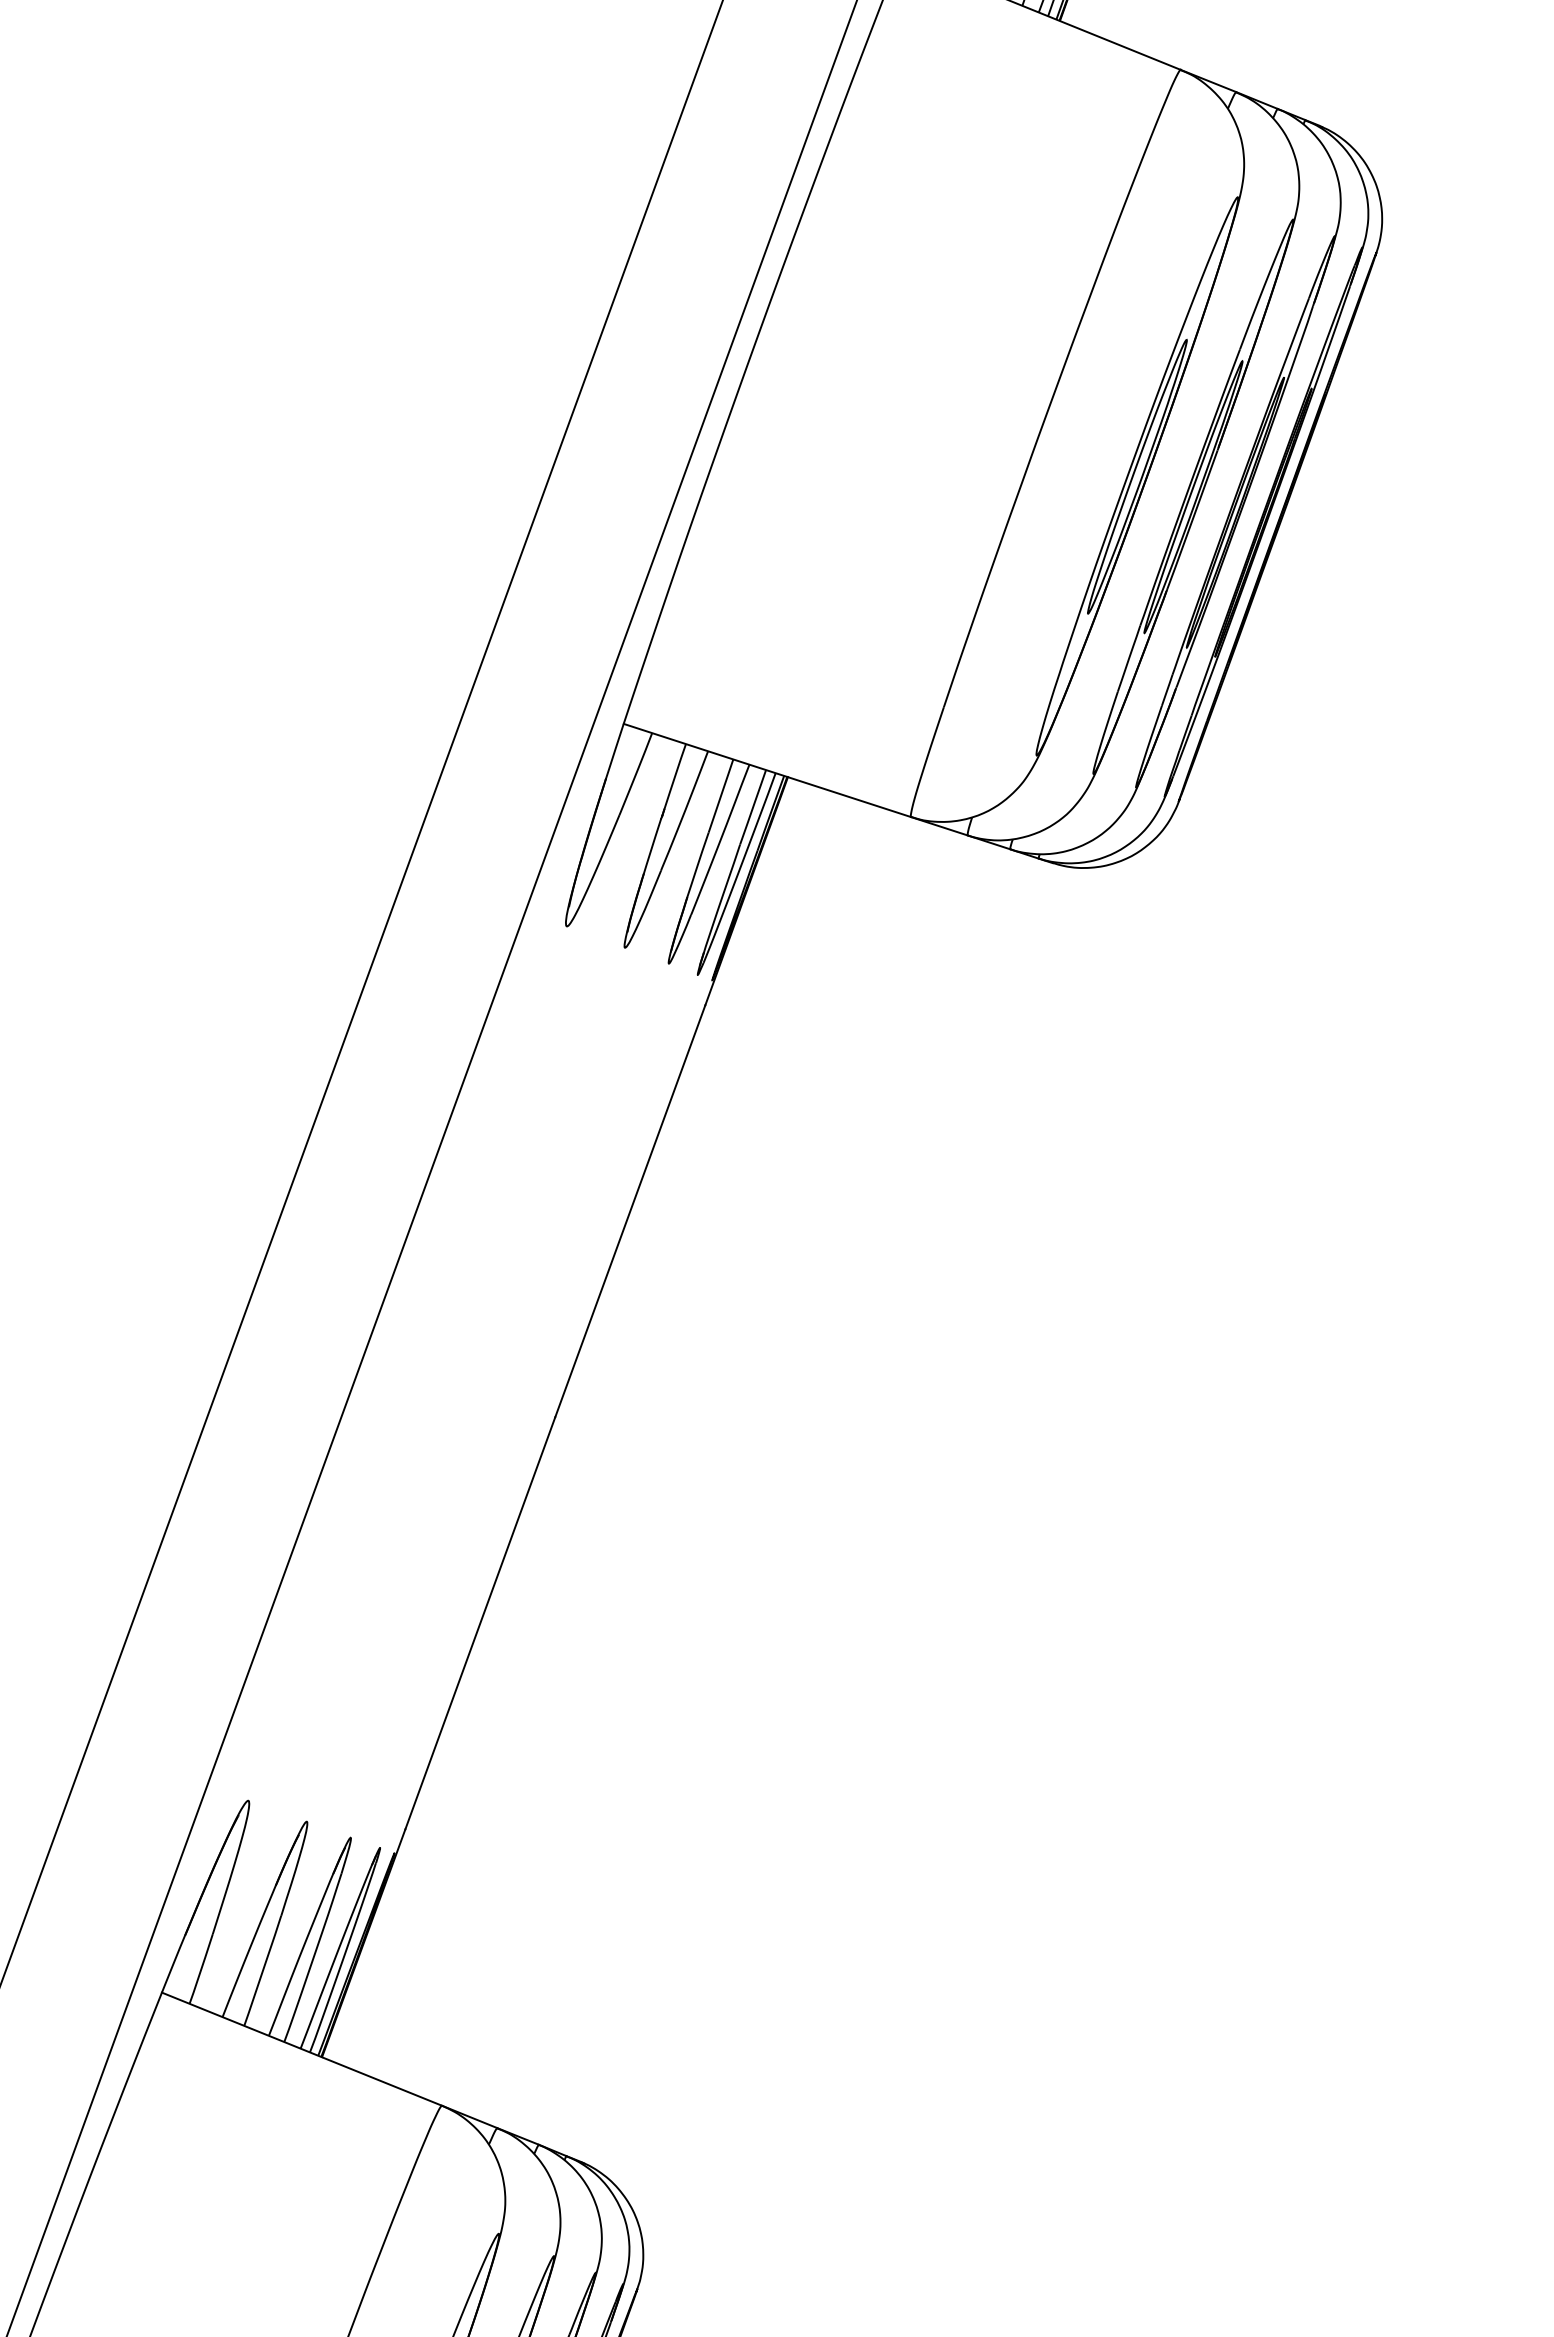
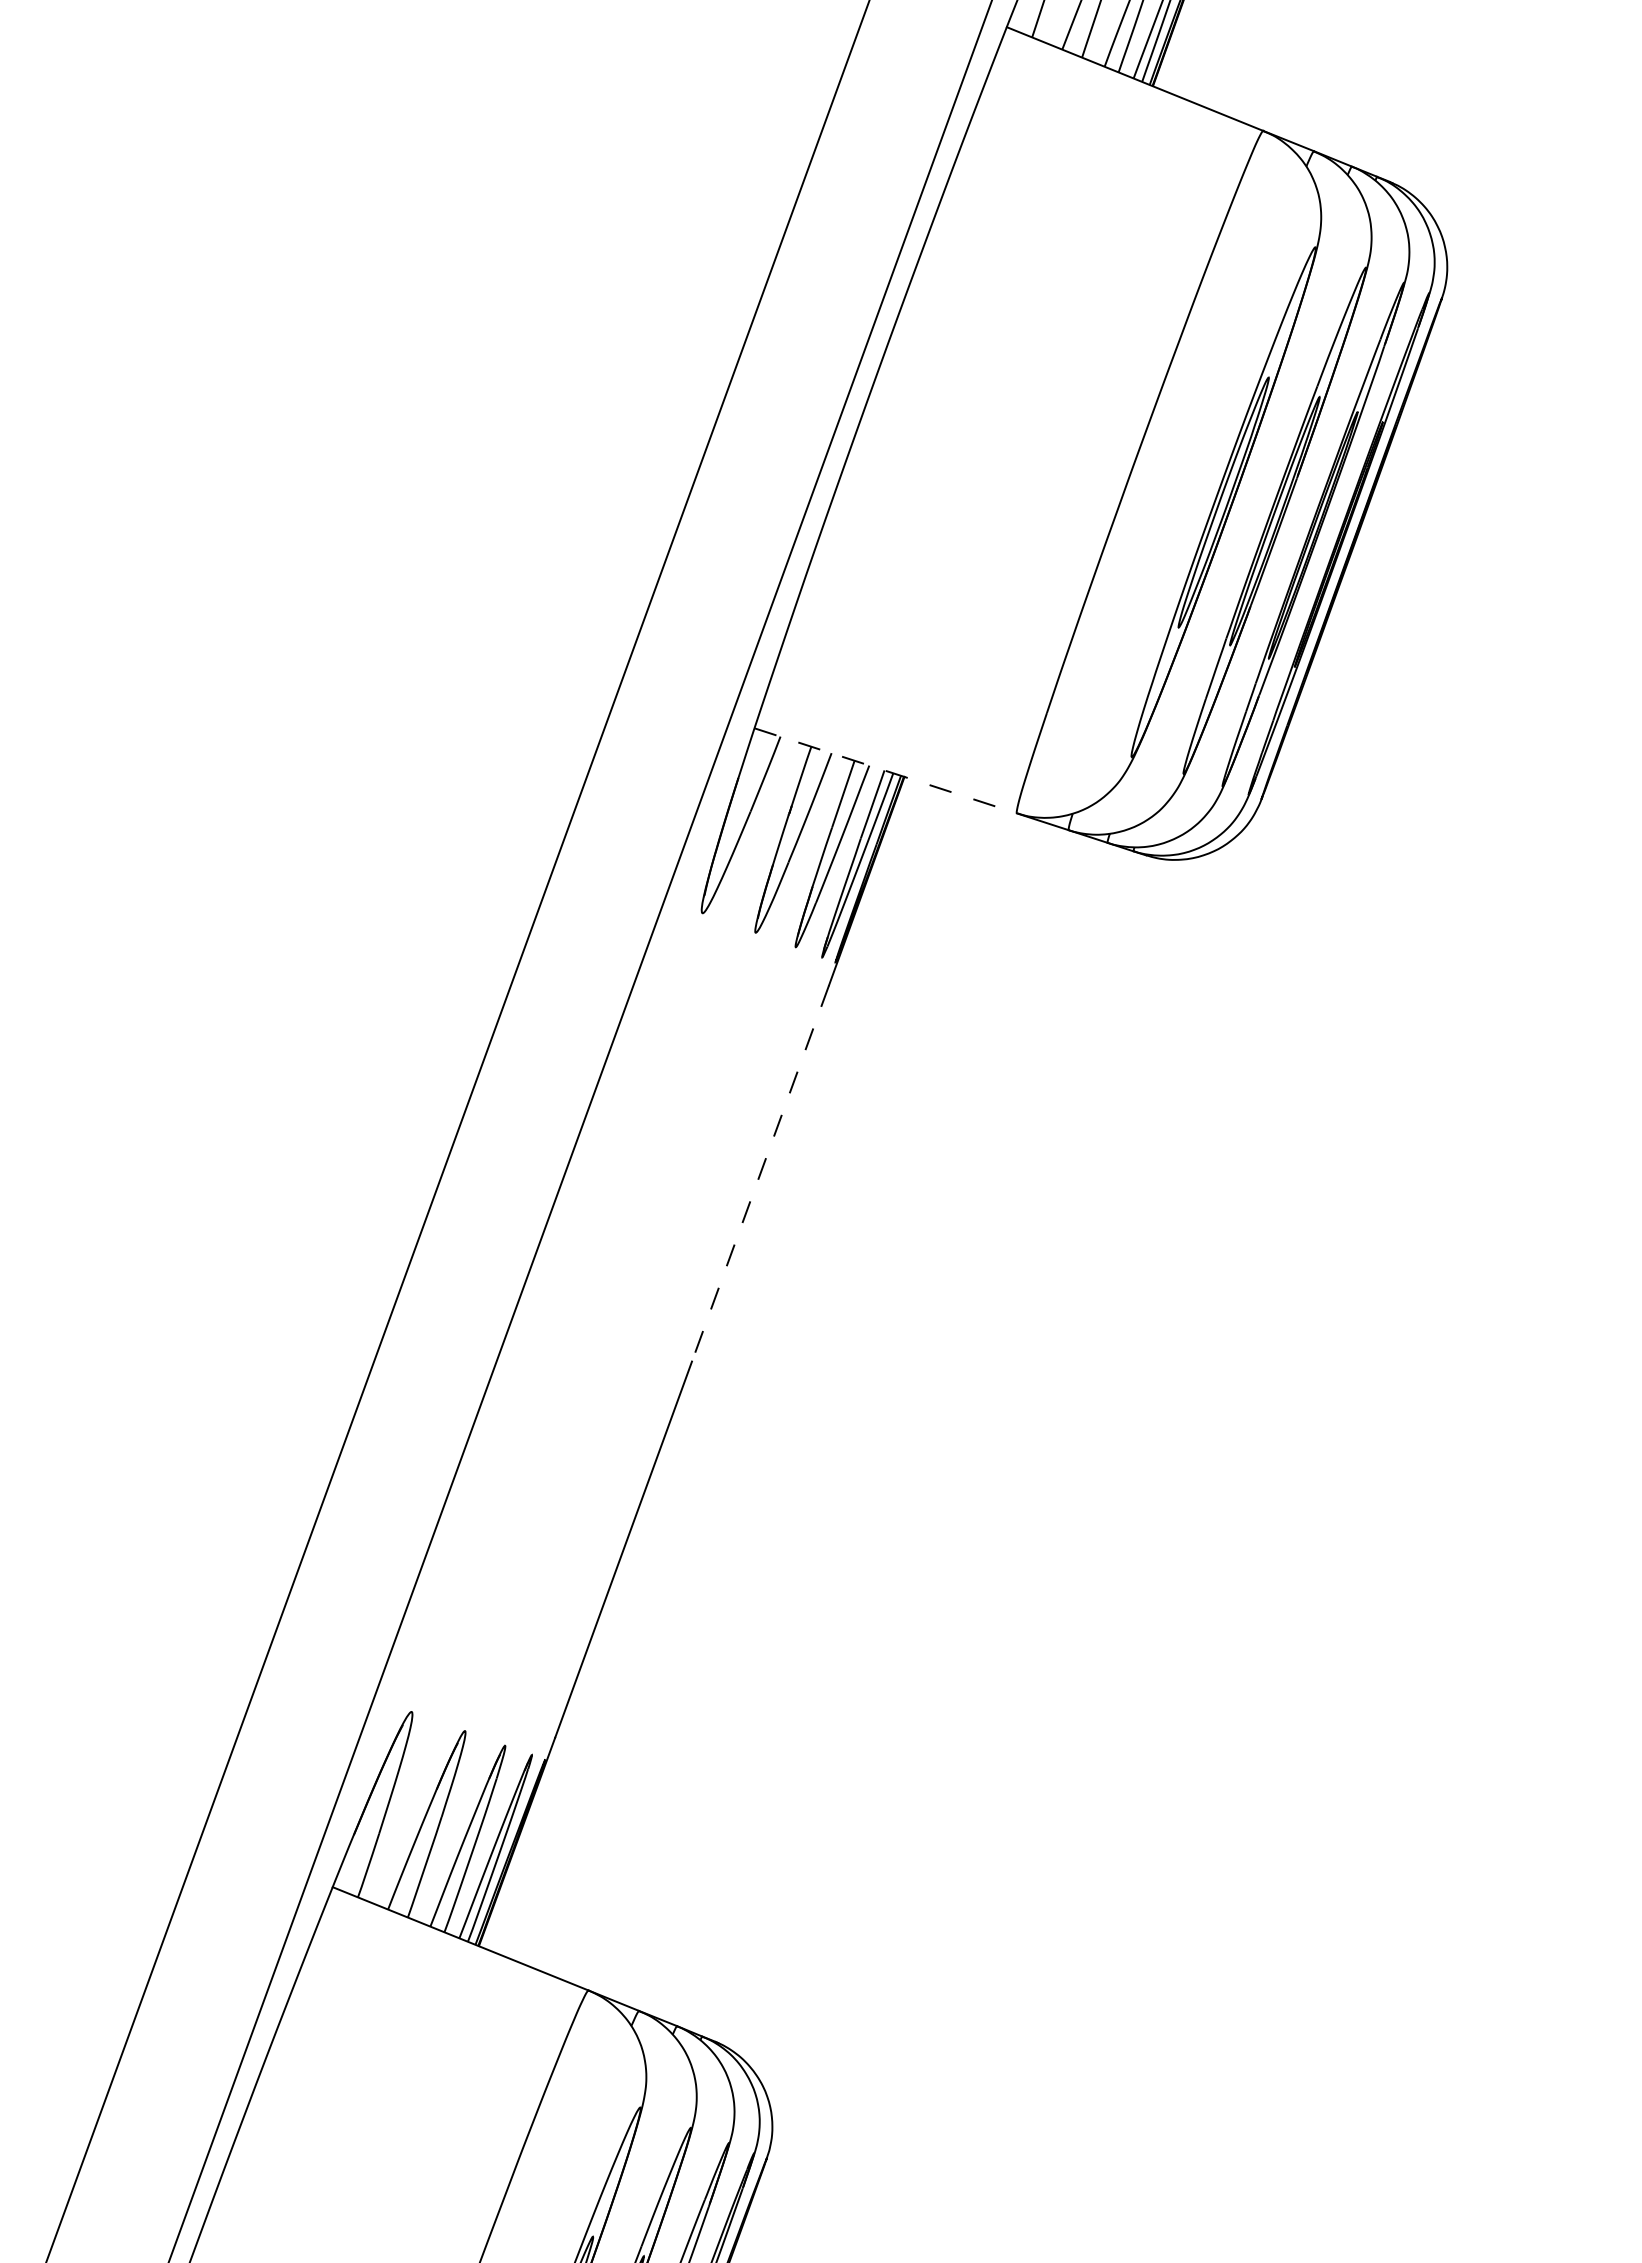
line: (767, 770) -> (885, 770), solid -> dashed
line: (630, 1211) -> (760, 1173), solid -> dashed

